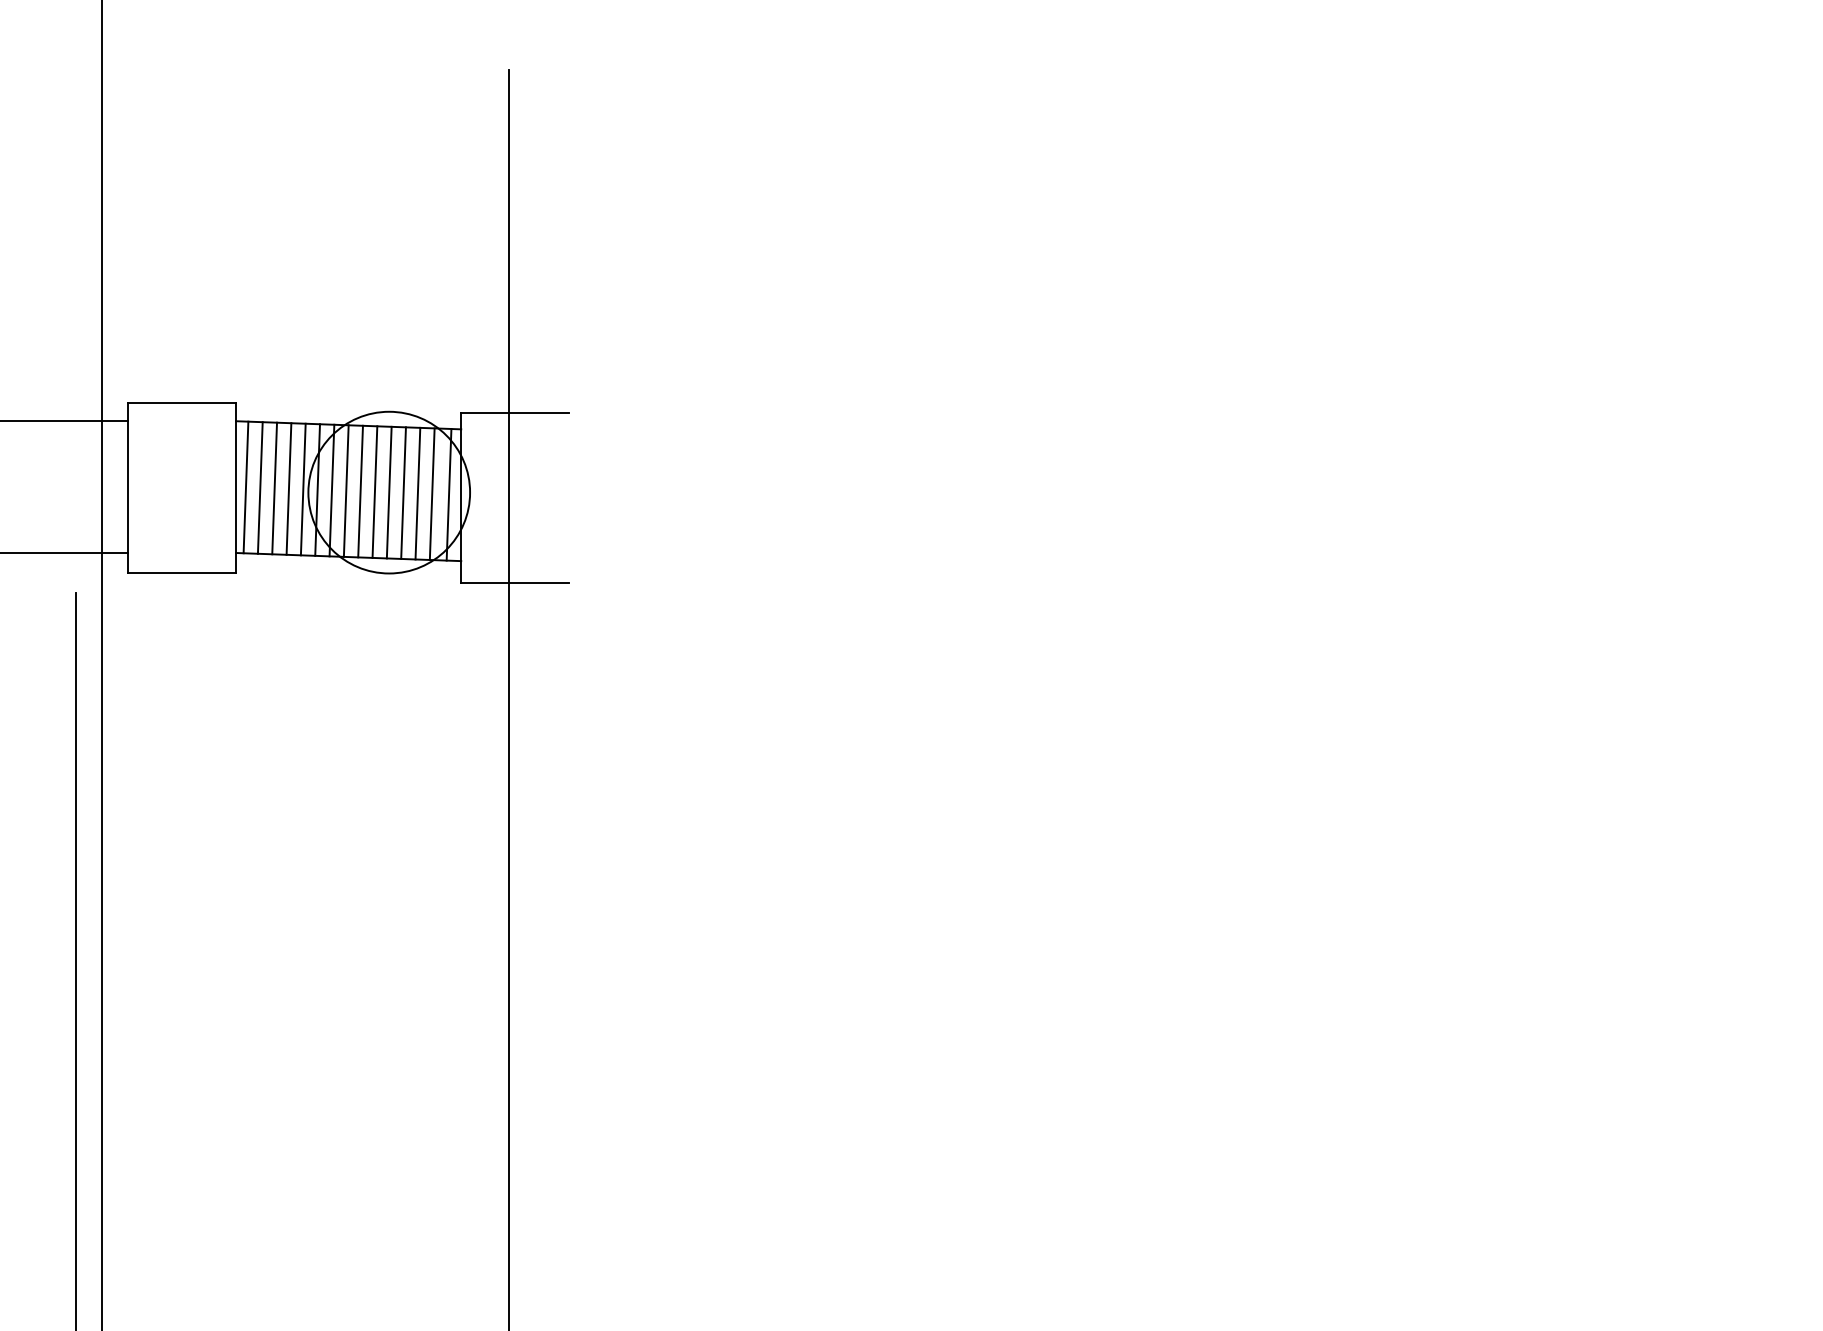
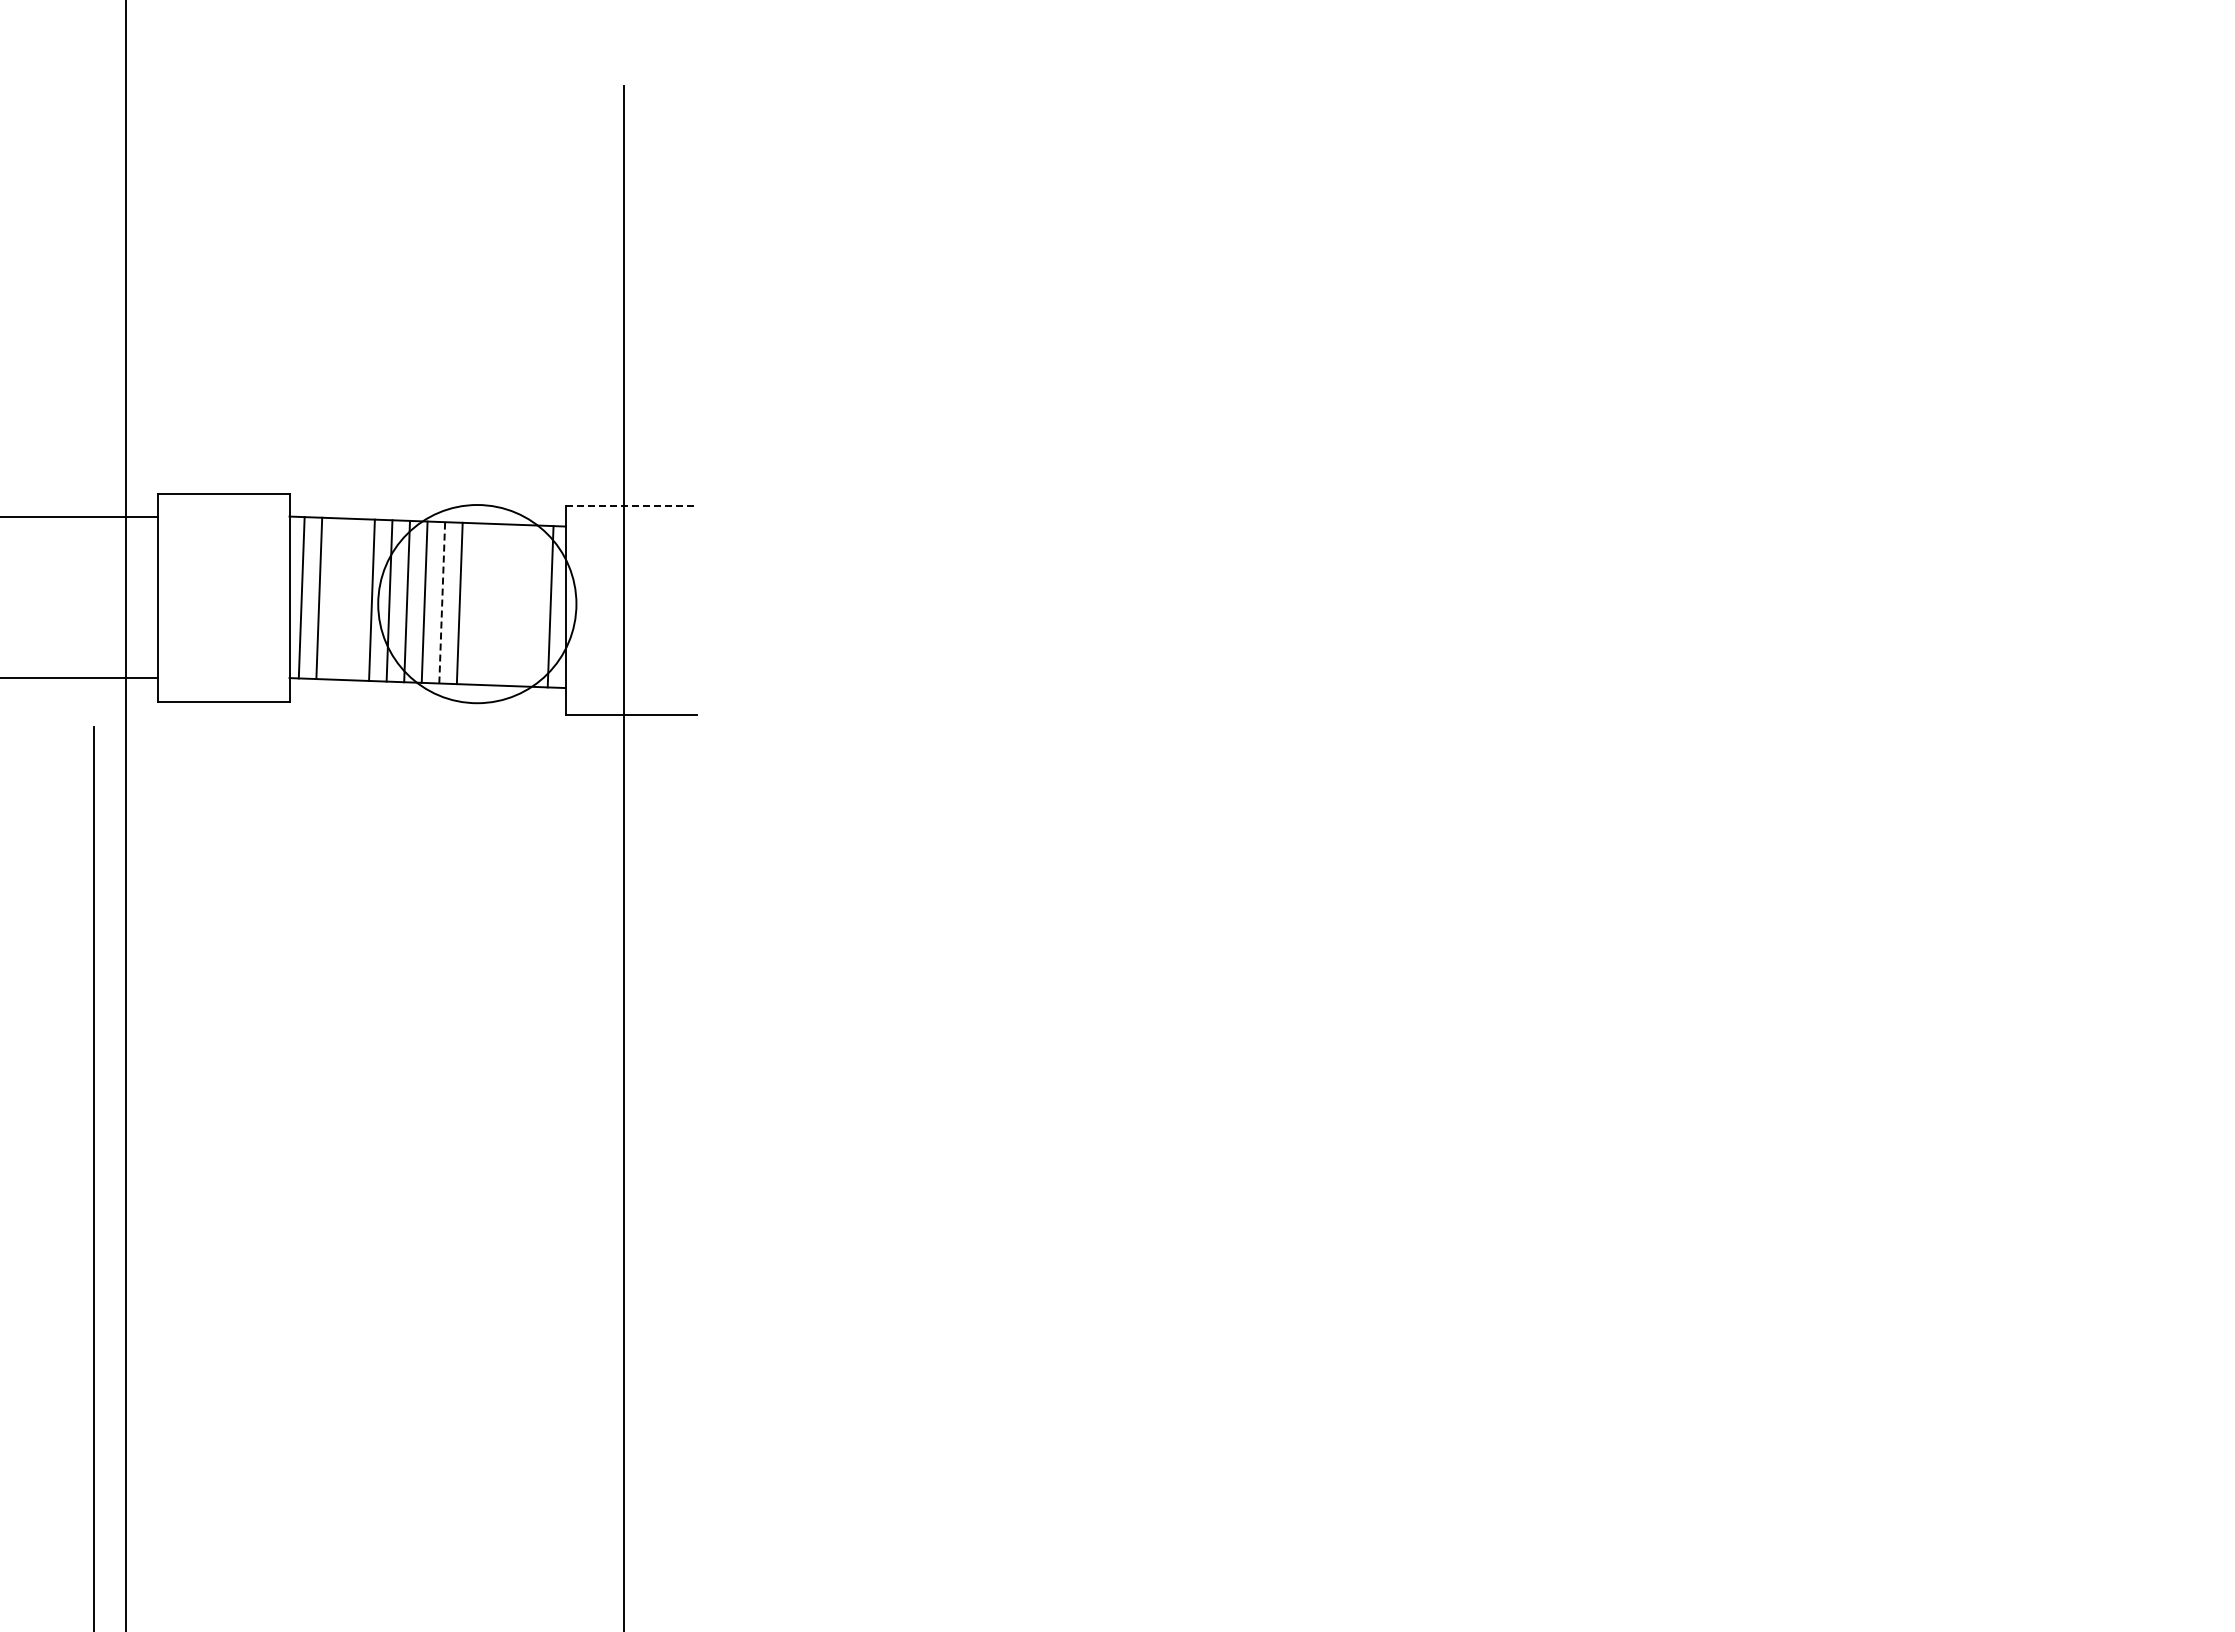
line: (515, 413) -> (631, 506), solid -> dashed
line: (274, 488) -> (336, 598), removed
line: (289, 488) -> (354, 599), removed
line: (360, 491) -> (442, 602), solid -> dashed
line: (389, 492) -> (477, 603), removed
line: (403, 492) -> (494, 604), removed
line: (417, 493) -> (512, 605), removed
line: (431, 493) -> (529, 605), removed

